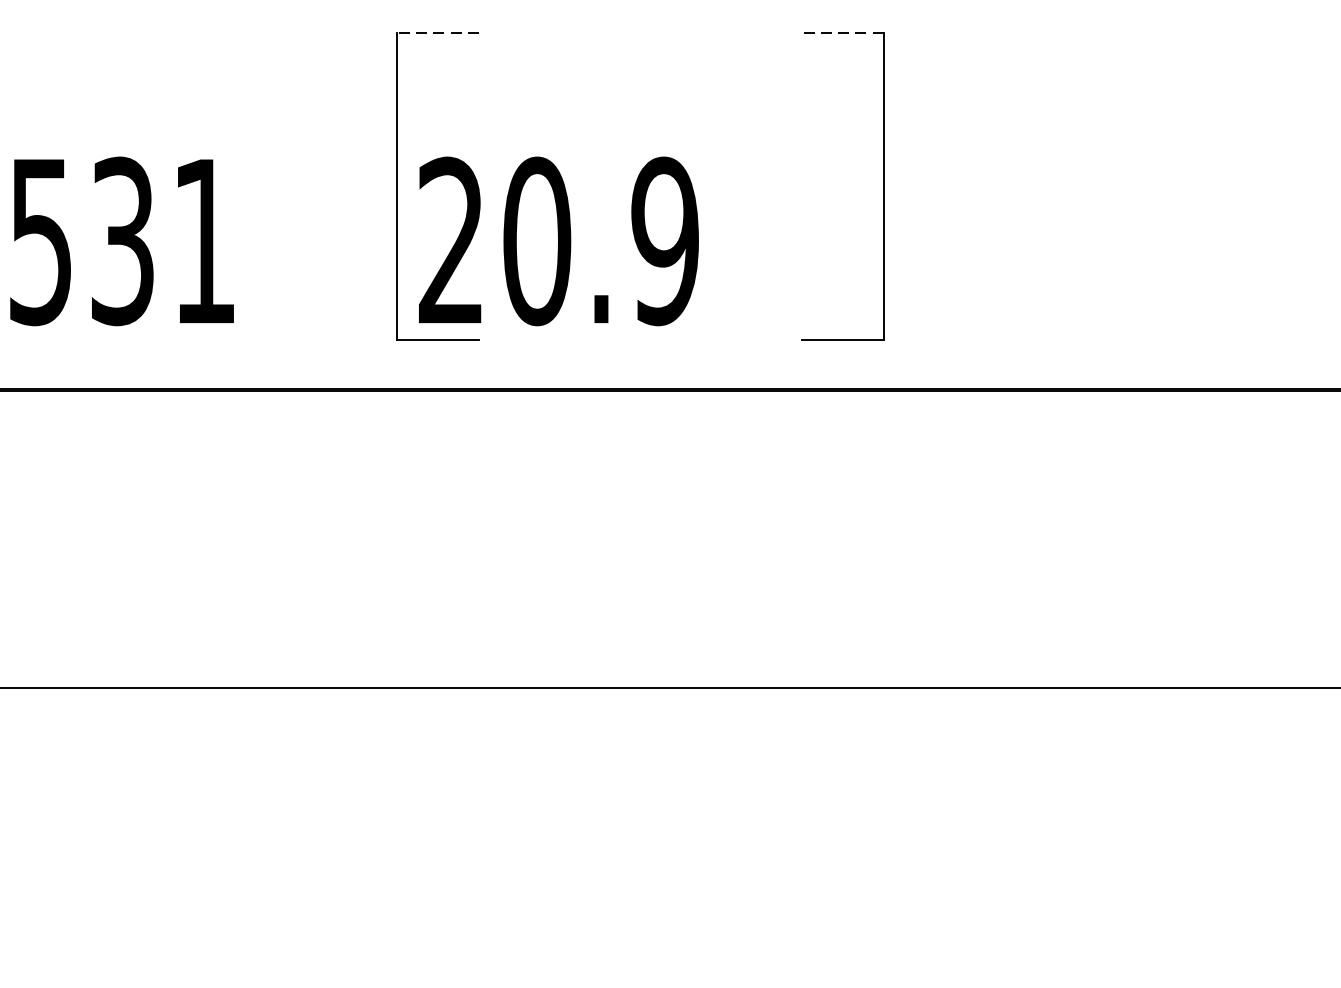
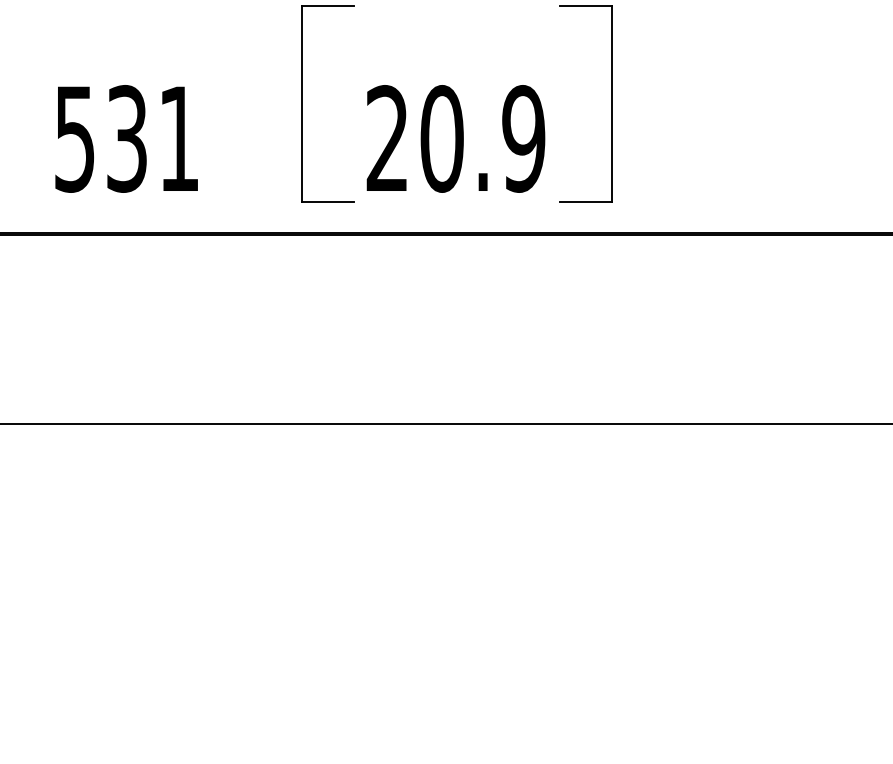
line: (437, 33) -> (327, 6), dashed -> solid
line: (842, 33) -> (585, 6), dashed -> solid
text: (558, 240) -> (455, 138), moved

